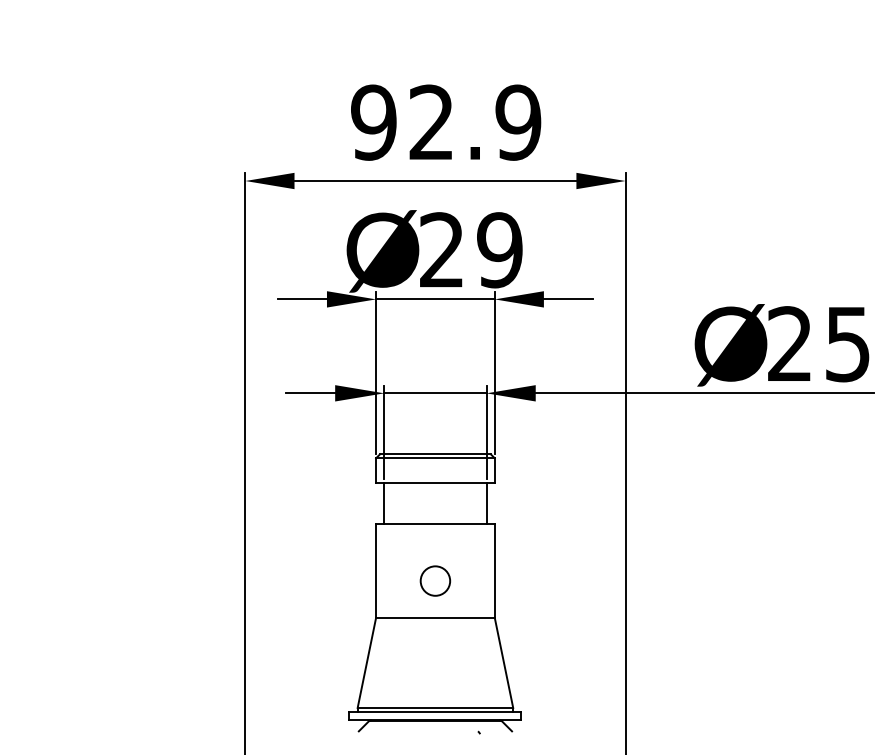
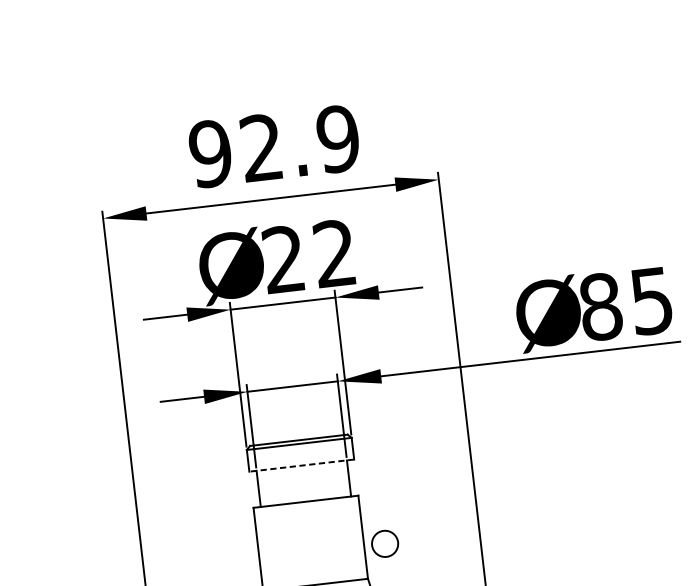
text: (499, 250) -> (334, 253), 29 -> 22
text: (790, 344) -> (601, 307), 25 -> 85
line: (434, 482) -> (300, 465), solid -> dashed
circle: (435, 580) -> (385, 543), moved

